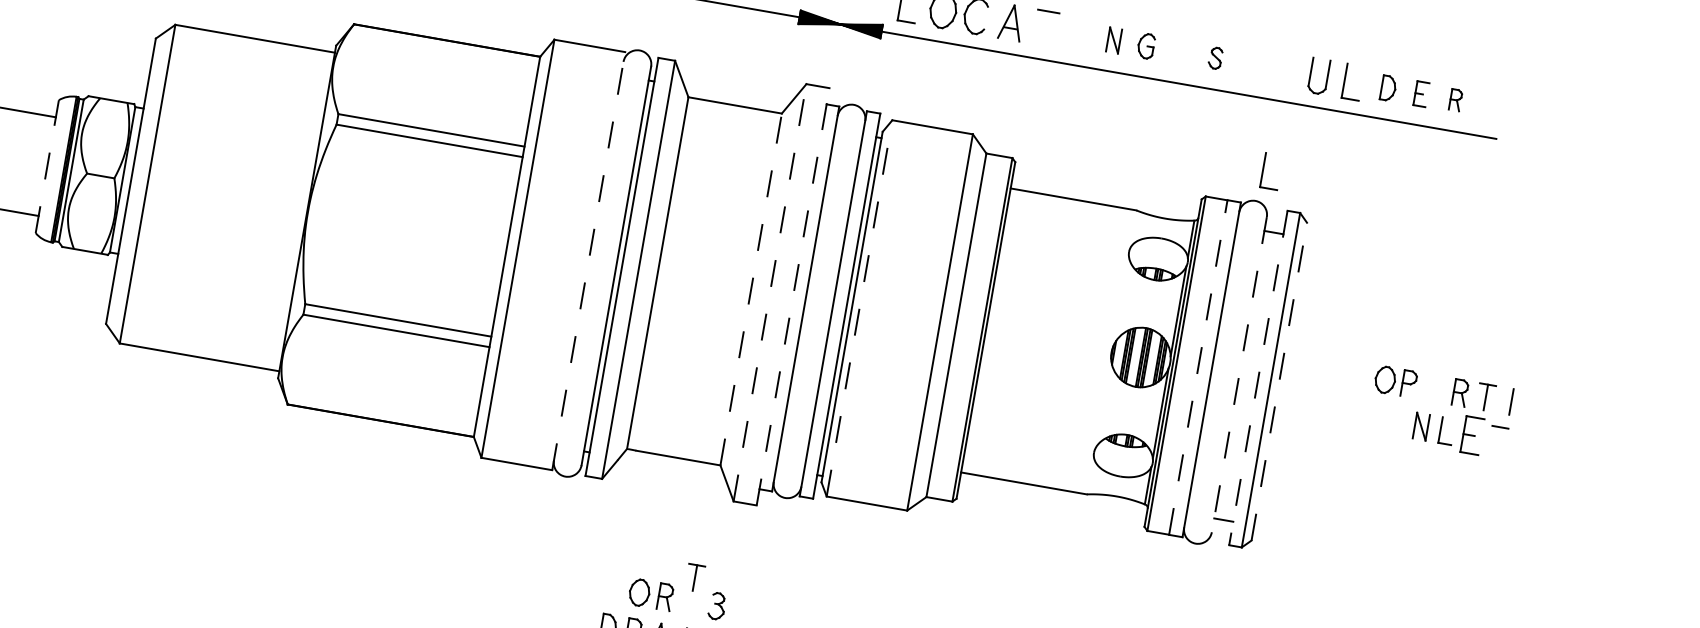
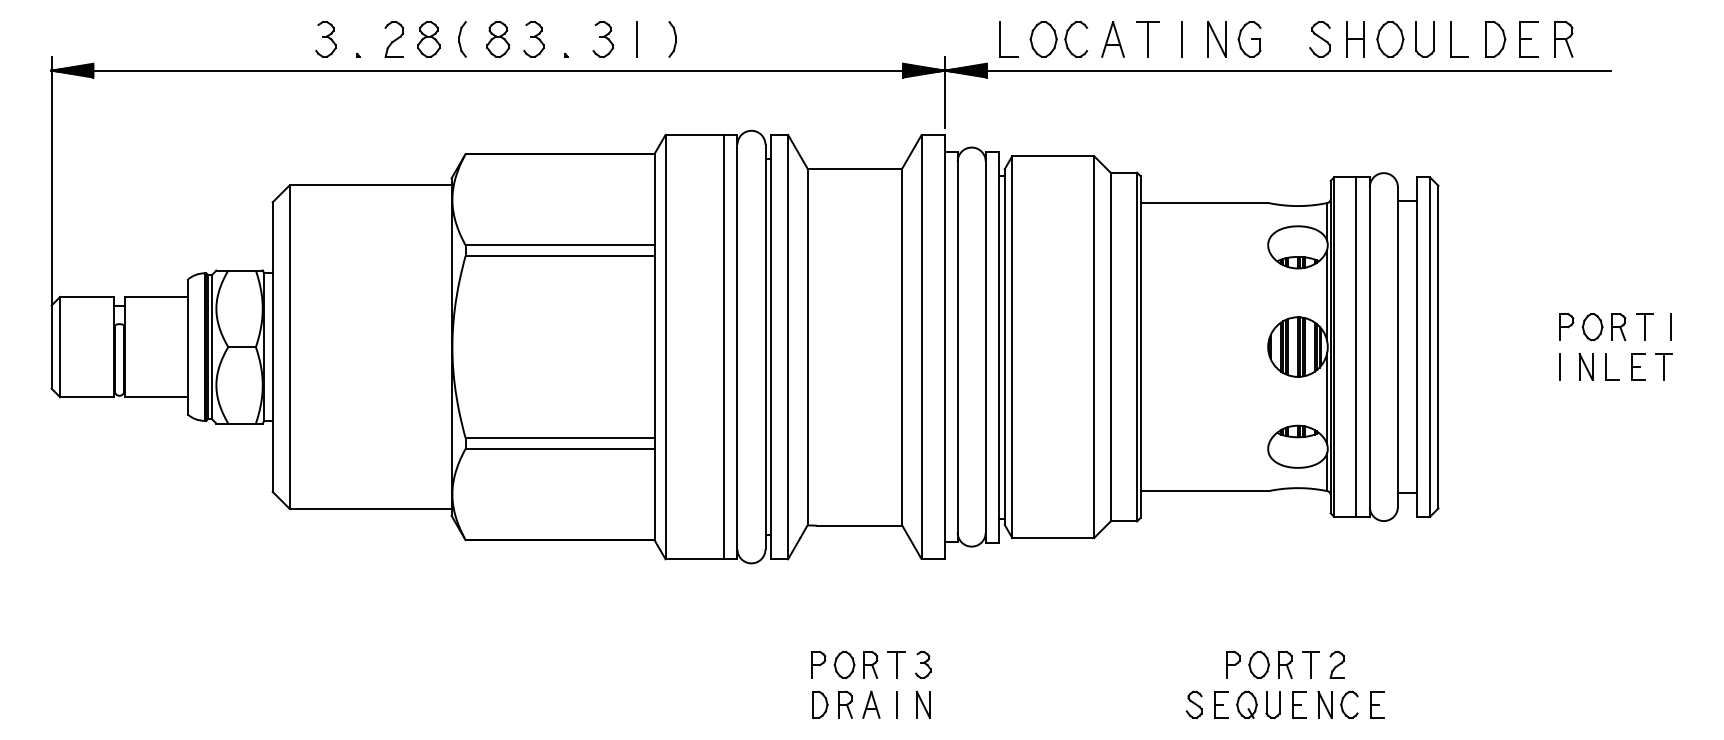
line: (1045, 28) -> (1147, 39), added
line: (1080, 34) -> (1182, 39), added
part: (1113, 40) -> (1216, 39), size x1.43
line: (836, 44) -> (944, 91), added
part: (1146, 46) -> (1249, 39), size x1.43
part: (1215, 58) -> (1319, 39), size x1.67
part: (1250, 64) -> (1355, 39), added
part: (1284, 70) -> (1390, 39), added
part: (1388, 88) -> (1495, 39), size x1.43
part: (1420, 94) -> (1528, 39), size x1.43
part: (1455, 100) -> (1563, 39), size x1.67
line: (47, 166) -> (187, 346), dashed -> solid
part: (1263, 170) -> (1386, 141), removed
line: (575, 258) -> (723, 346), added
line: (588, 260) -> (737, 346), dashed -> solid
line: (751, 289) -> (902, 347), dashed -> solid
line: (769, 293) -> (921, 347), dashed -> solid
line: (792, 297) -> (944, 347), dashed -> solid
line: (859, 308) -> (1012, 347), dashed -> solid
line: (1198, 367) -> (1356, 347), dashed -> solid
line: (1238, 375) -> (1397, 347), dashed -> solid
line: (1258, 378) -> (1417, 347), dashed -> solid
part: (1385, 380) -> (1592, 327), moved
line: (1279, 381) -> (1438, 346), dashed -> solid
line: (1396, 422) -> (1560, 367), added
part: (1473, 435) -> (1638, 366), size x0.71
line: (1498, 440) -> (1664, 367), added
part: (694, 577) -> (896, 664), moved
part: (614, 587) -> (818, 664), added

